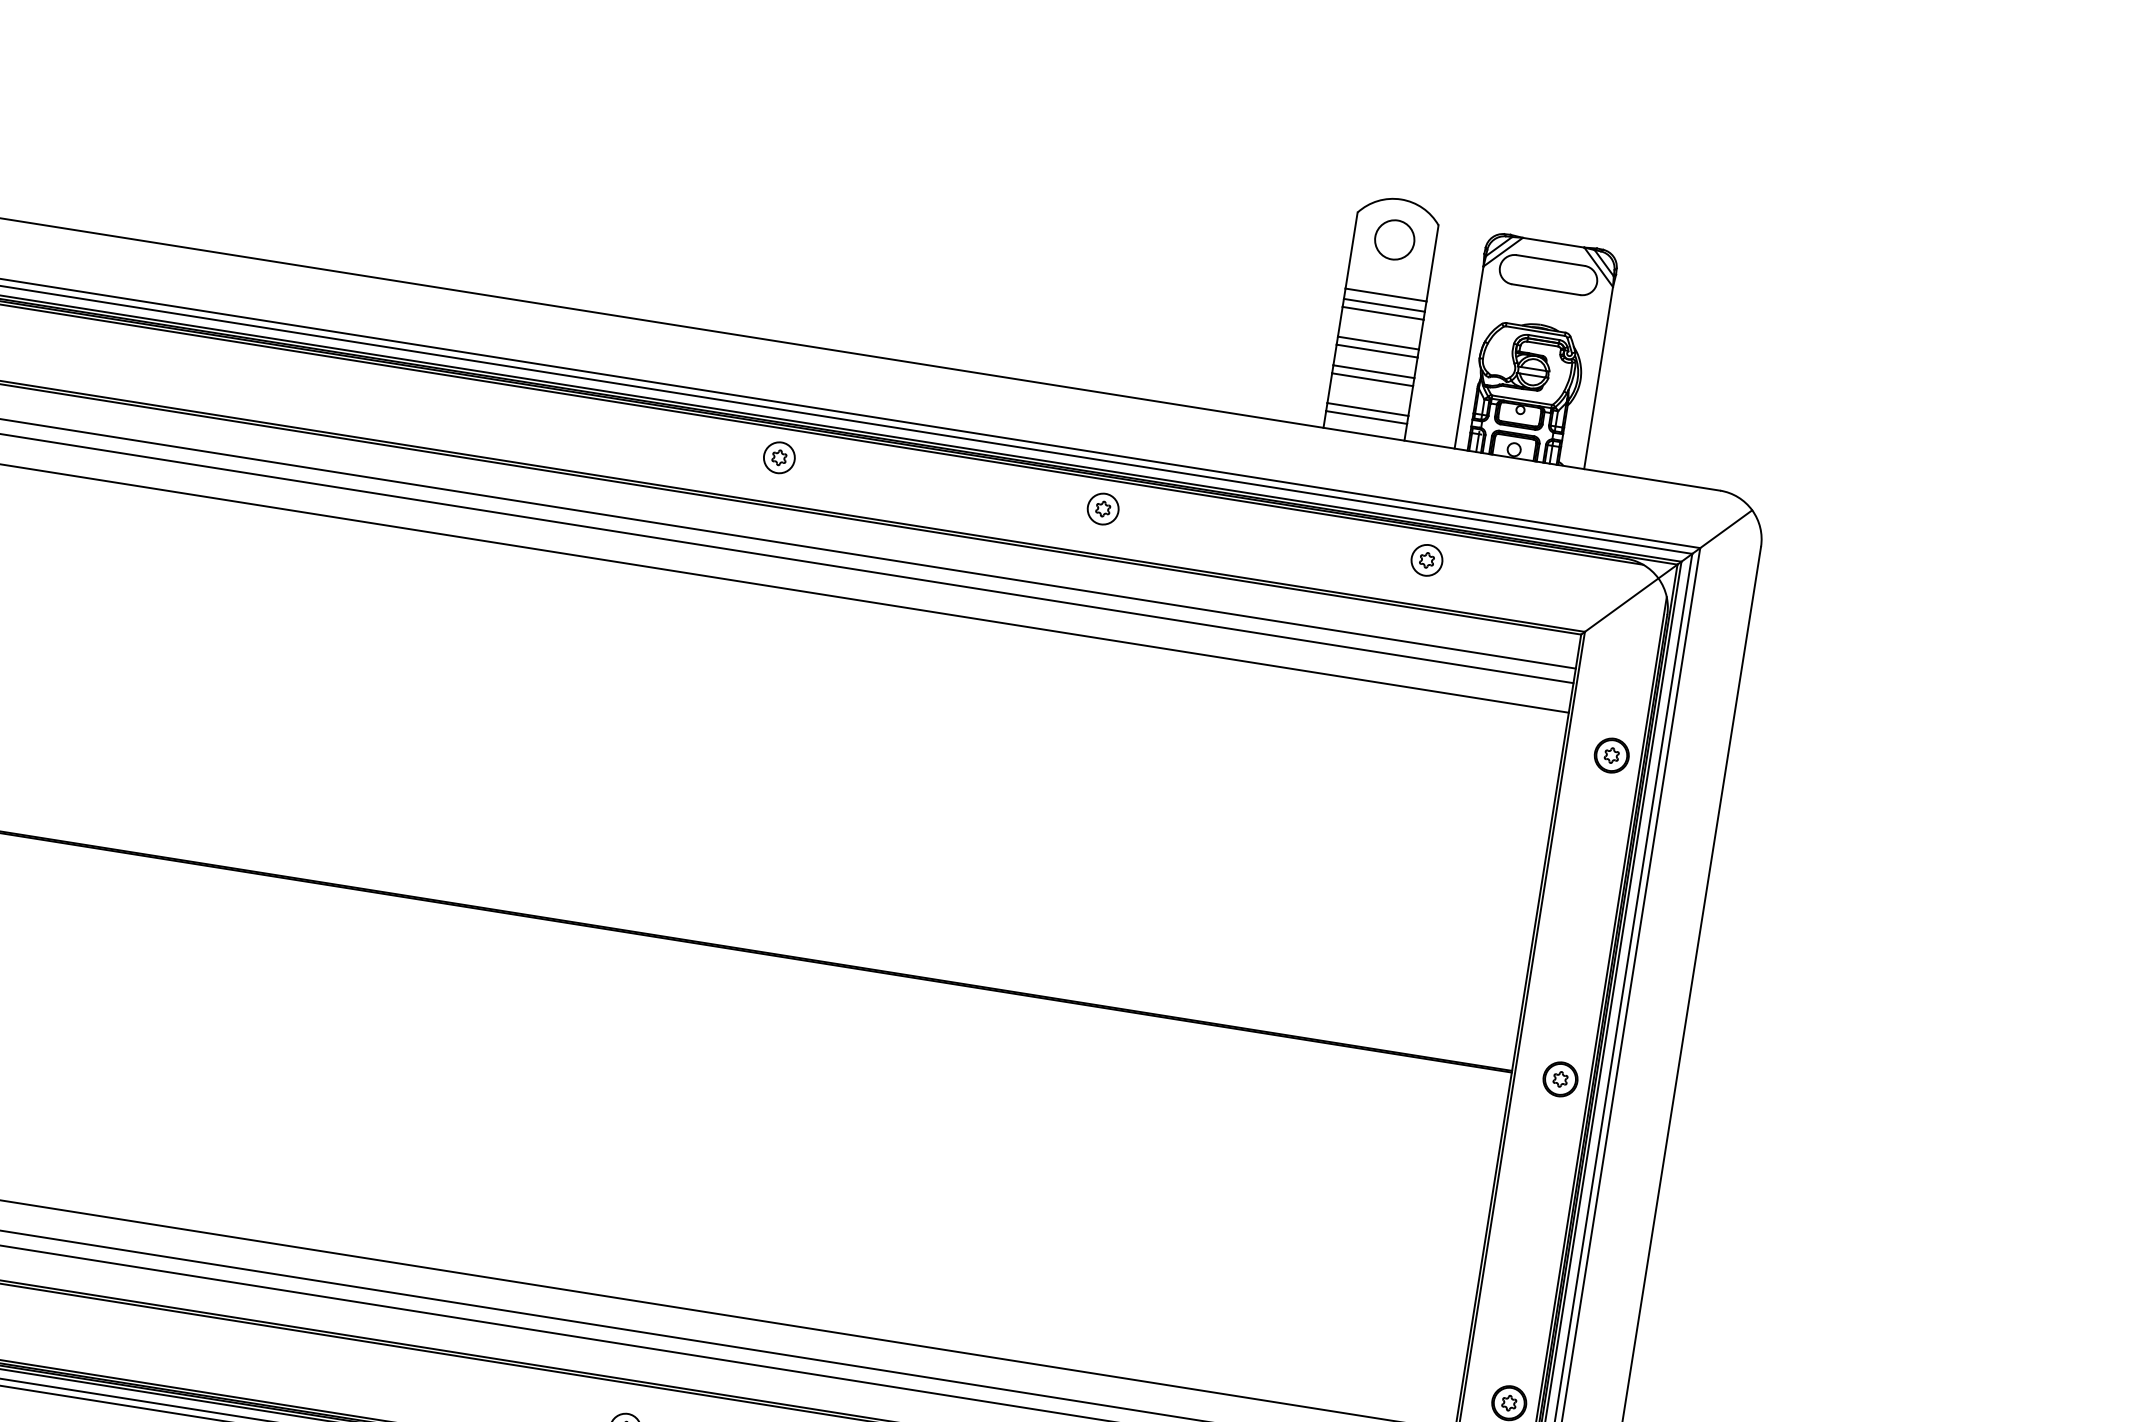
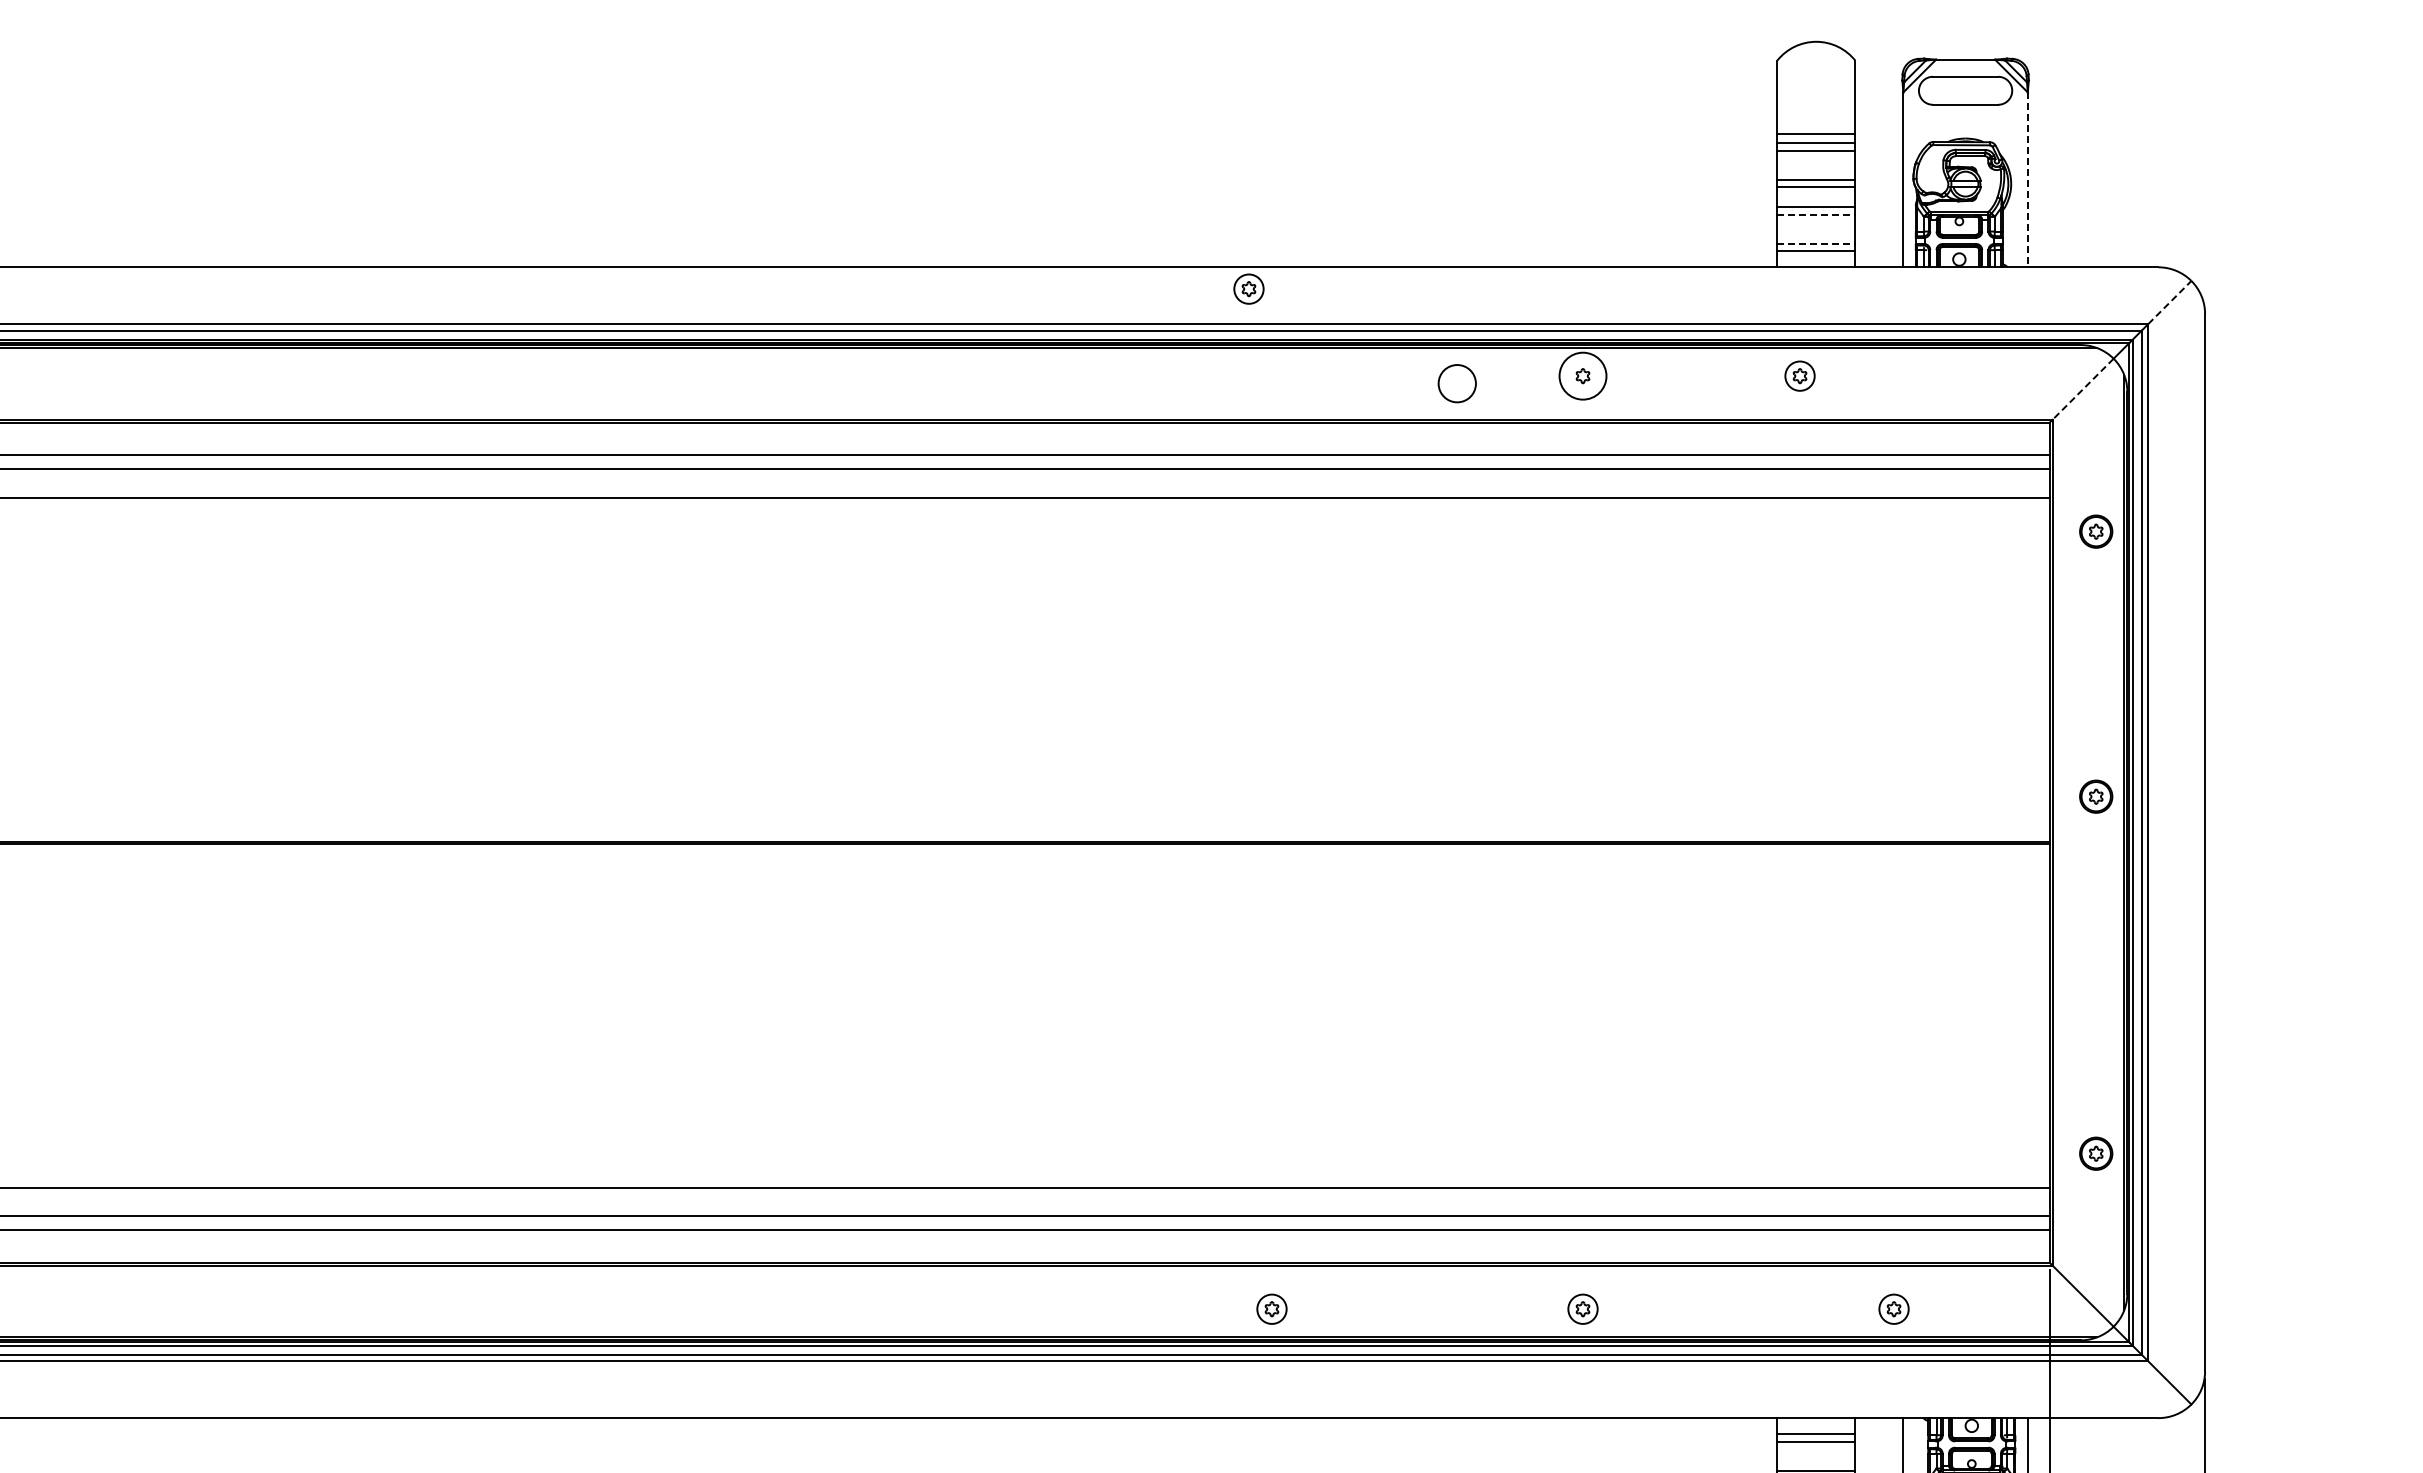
circle: (1393, 239) -> (1456, 383), moved
line: (1598, 378) -> (2027, 180), solid -> dashed
line: (1372, 379) -> (1816, 214), solid -> dashed
line: (1368, 409) -> (1816, 243), solid -> dashed
part: (779, 457) -> (1248, 288), moved
circle: (1102, 508) -> (1582, 375), size x1.6
line: (1726, 529) -> (2170, 302), solid -> dashed
part: (1426, 559) -> (1799, 375), moved
line: (1620, 605) -> (2082, 389), solid -> dashed
part: (1560, 1079) -> (2096, 796), moved

